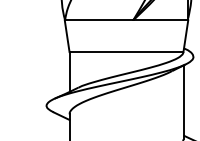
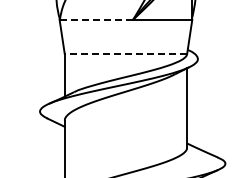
line: (99, 20) -> (96, 19), solid -> dashed
line: (126, 51) -> (125, 53), solid -> dashed

